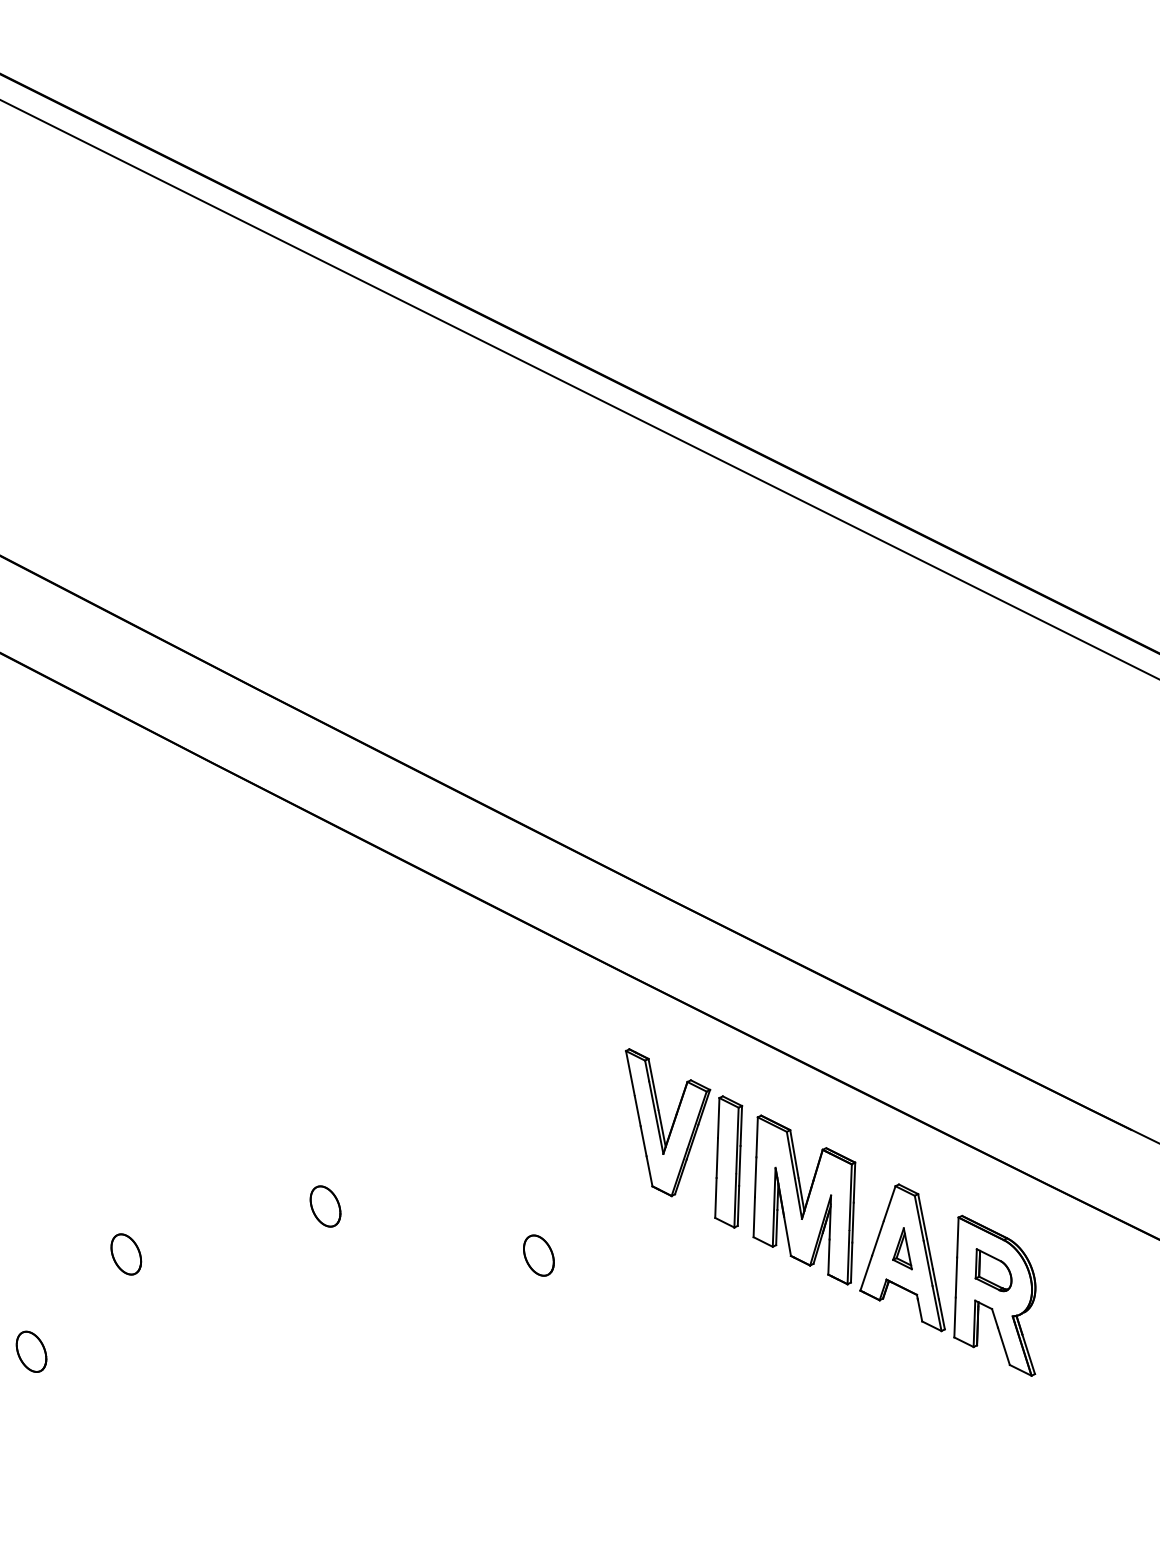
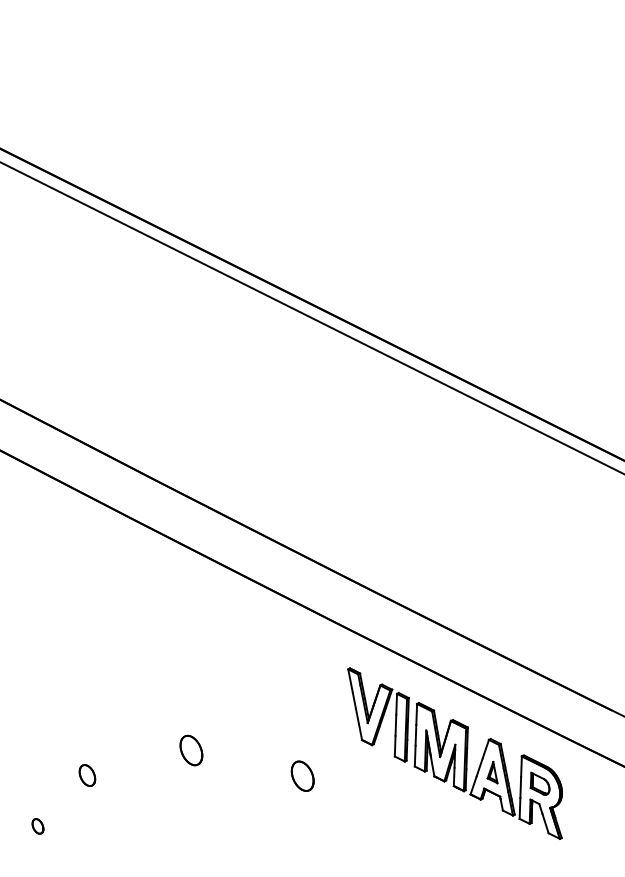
part: (325, 1206) -> (191, 750), size x1.4
part: (538, 1254) -> (302, 775), size x1.4
part: (30, 1352) -> (37, 826), size x0.7

